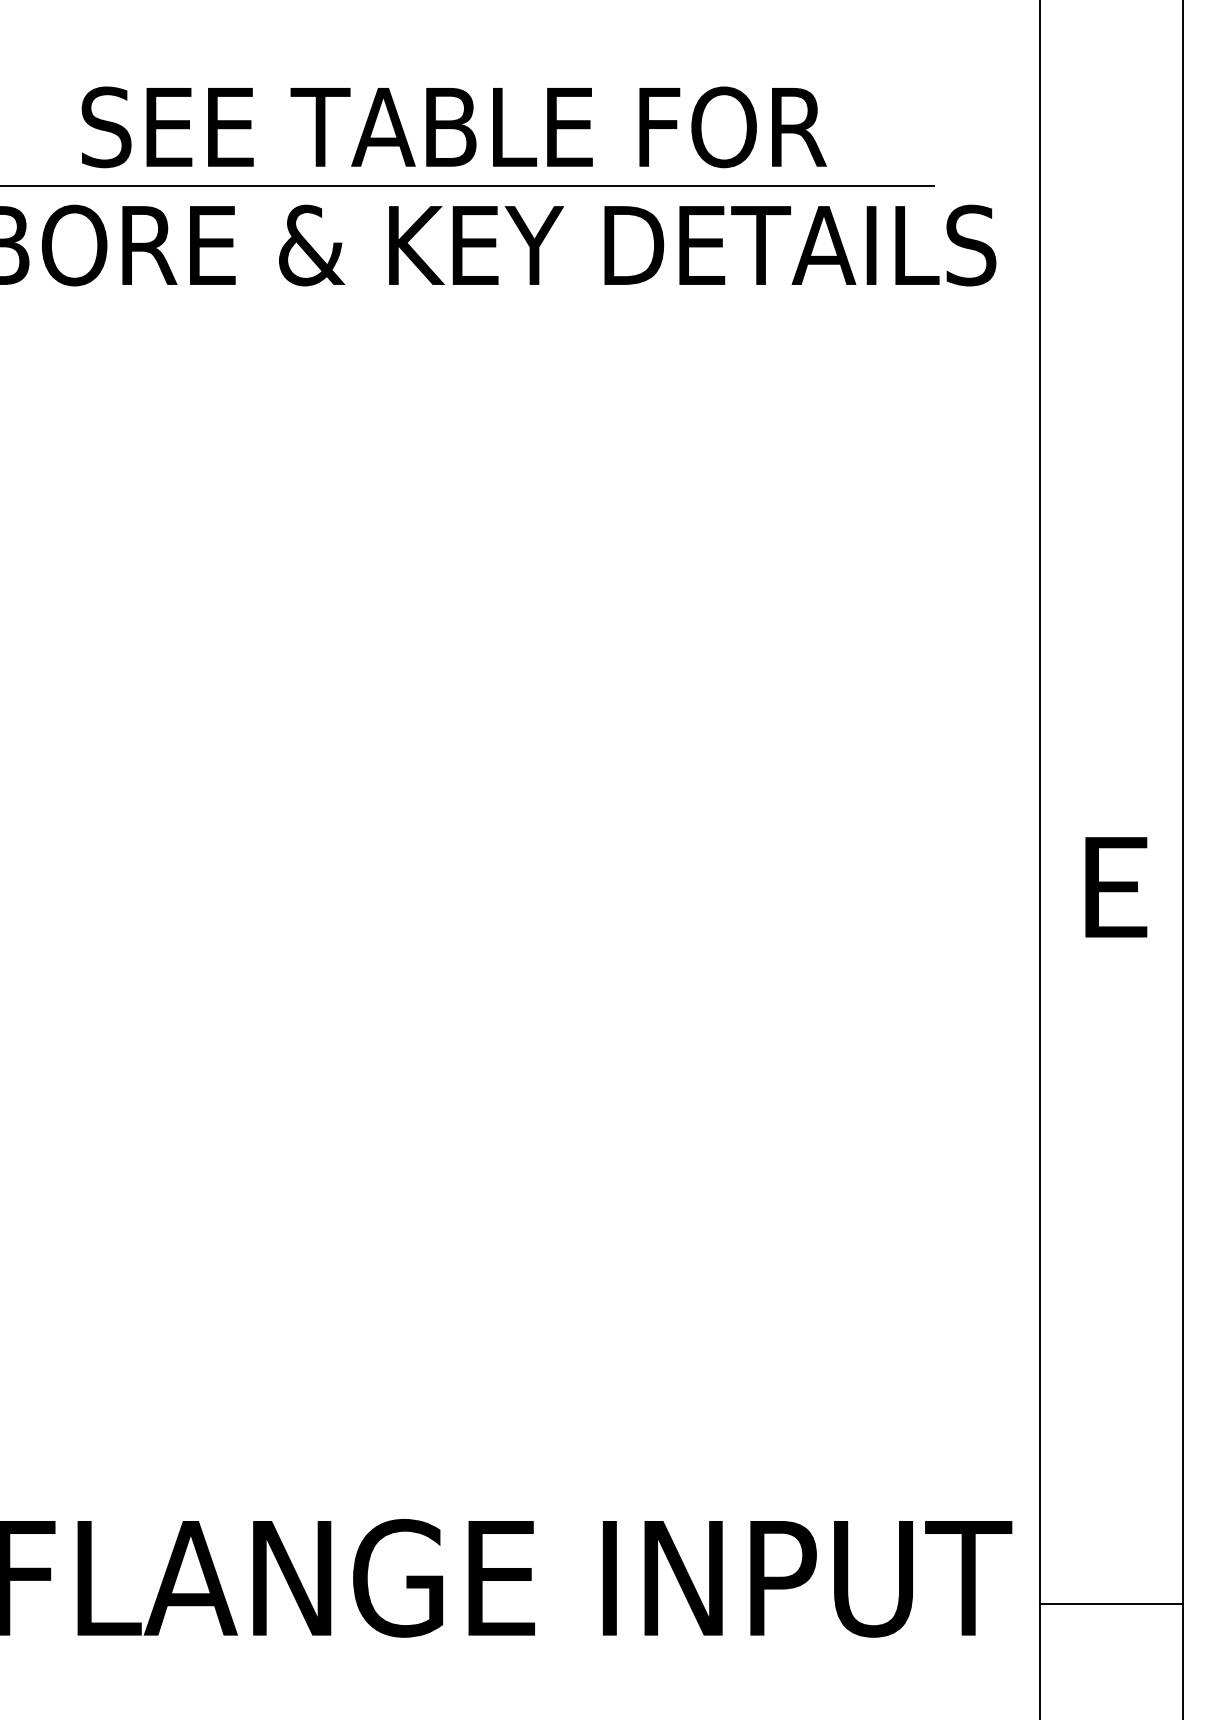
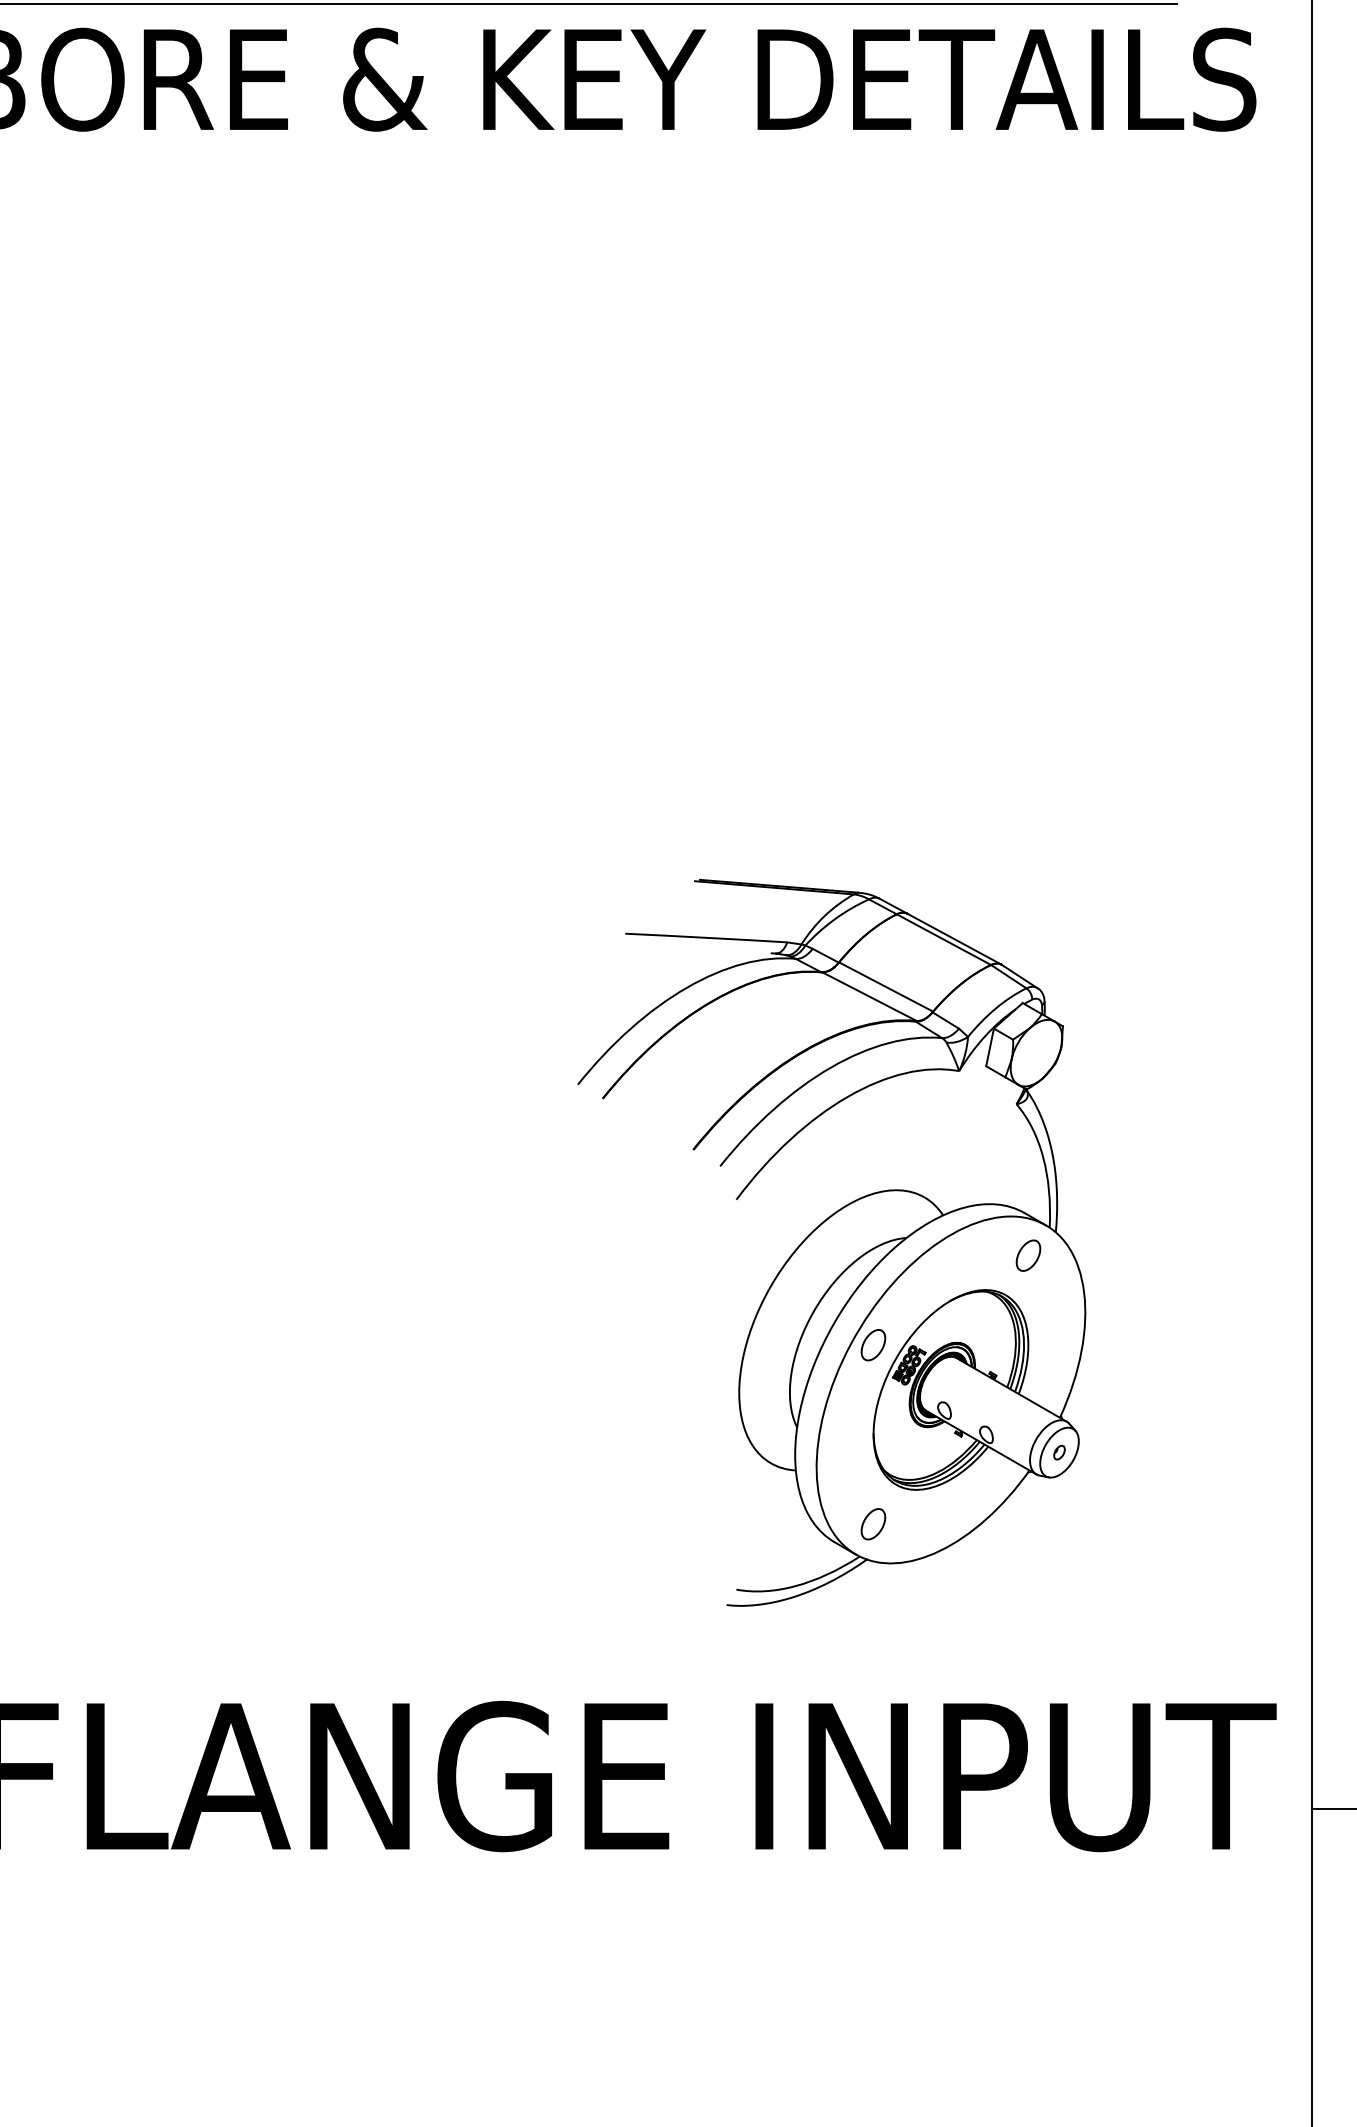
part: (662, 1159) -> (831, 1243), added

